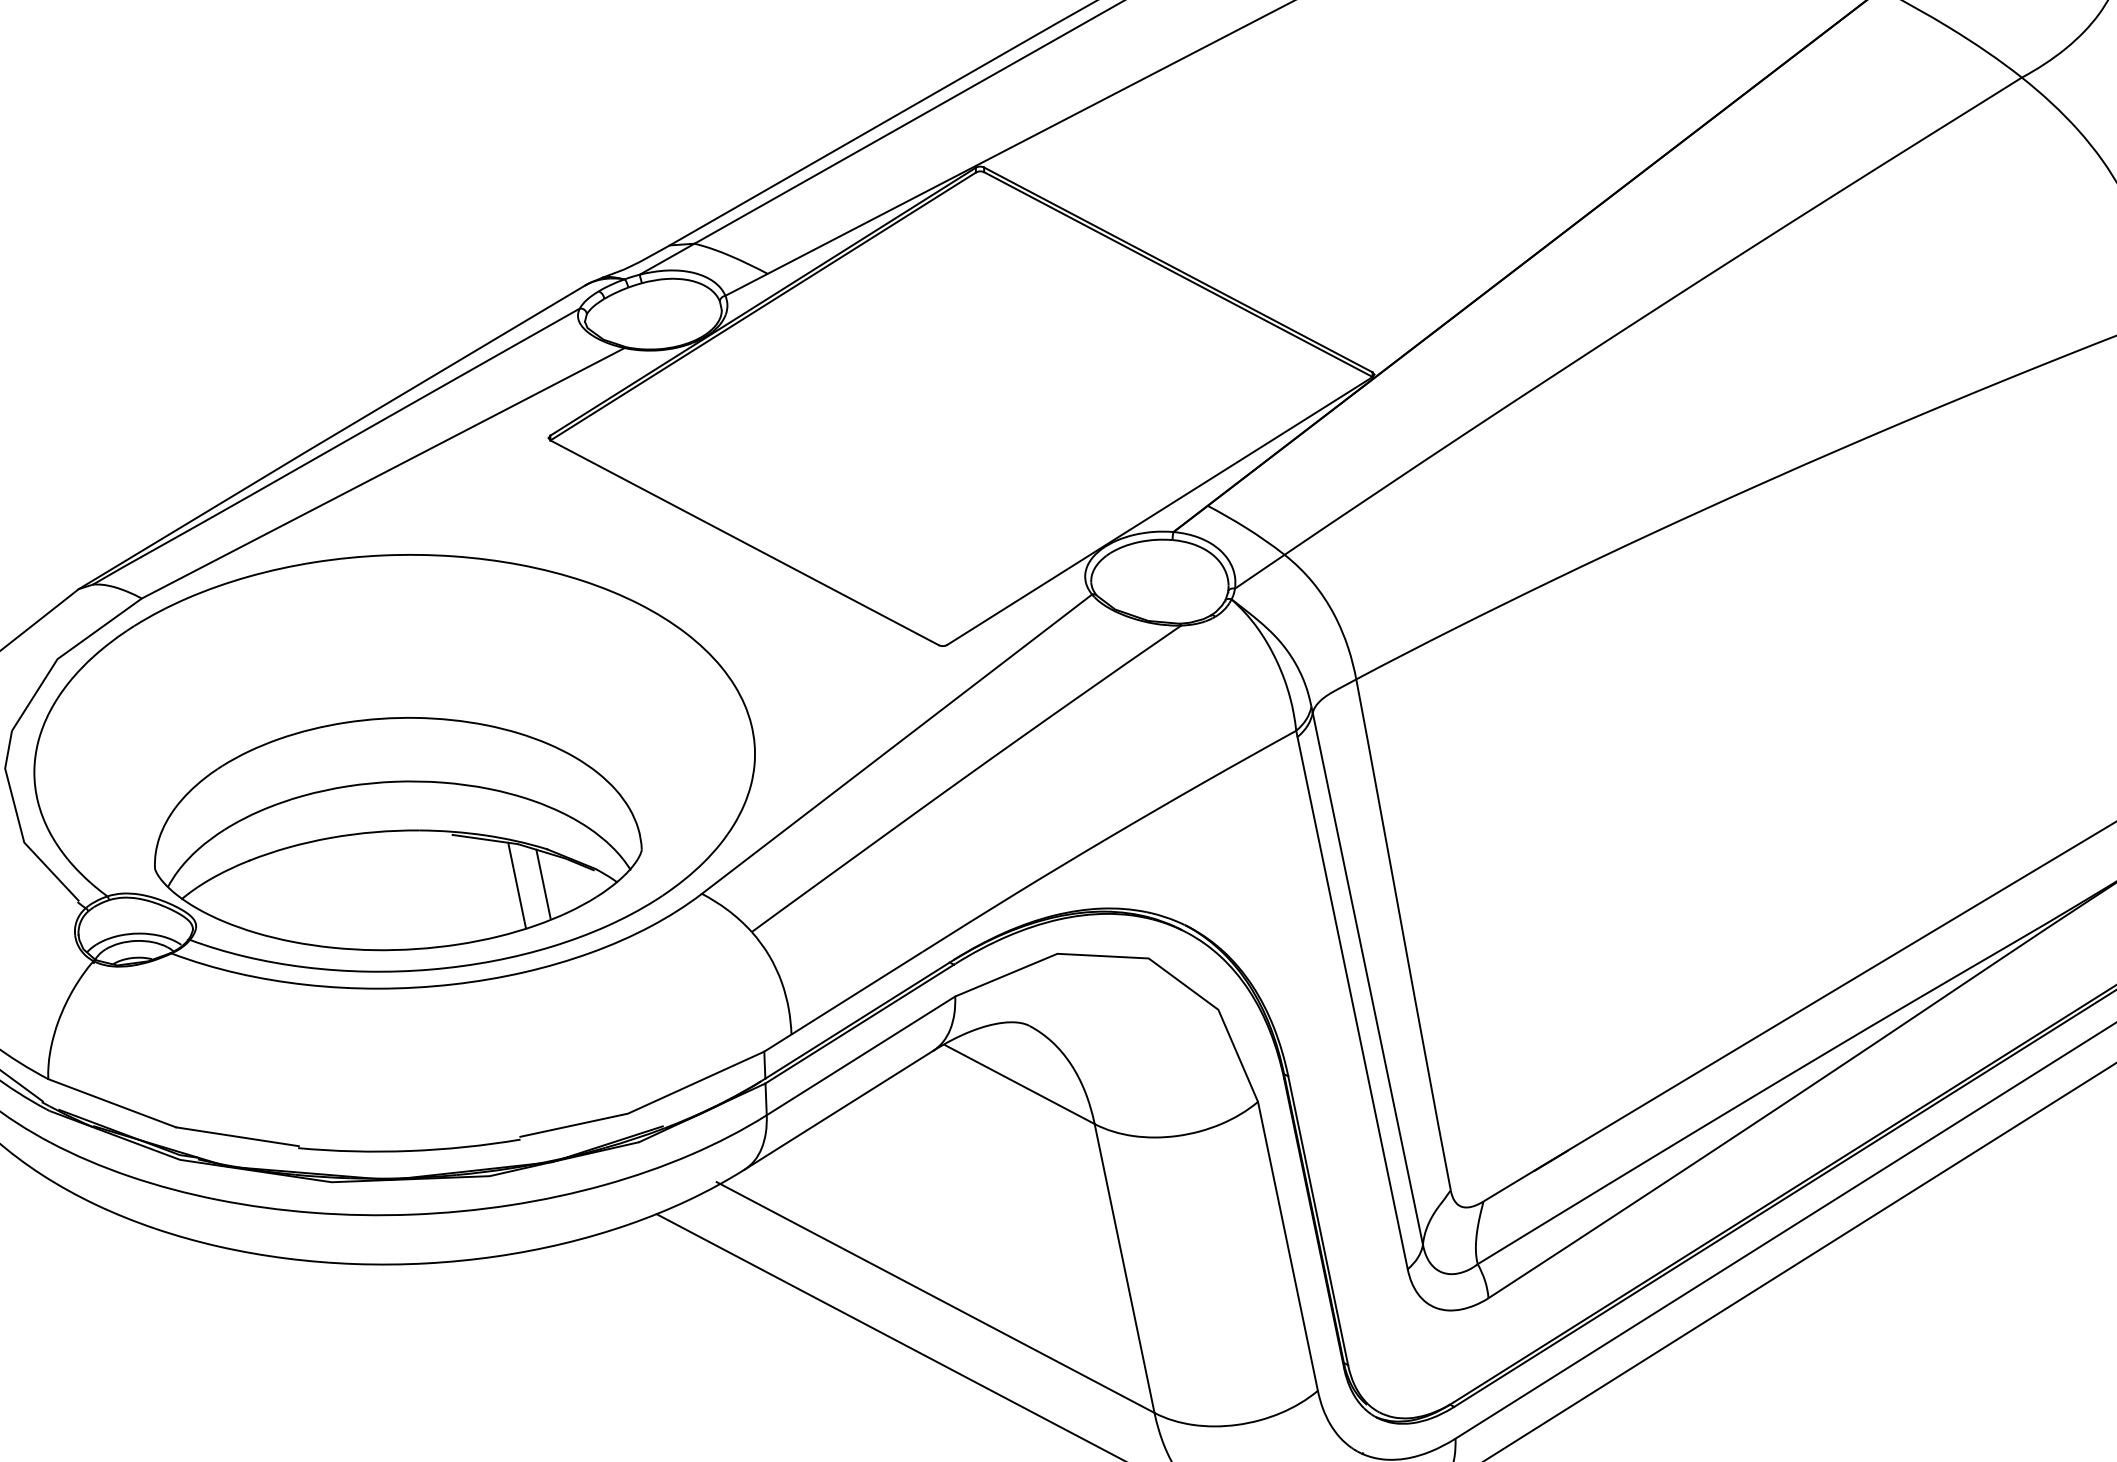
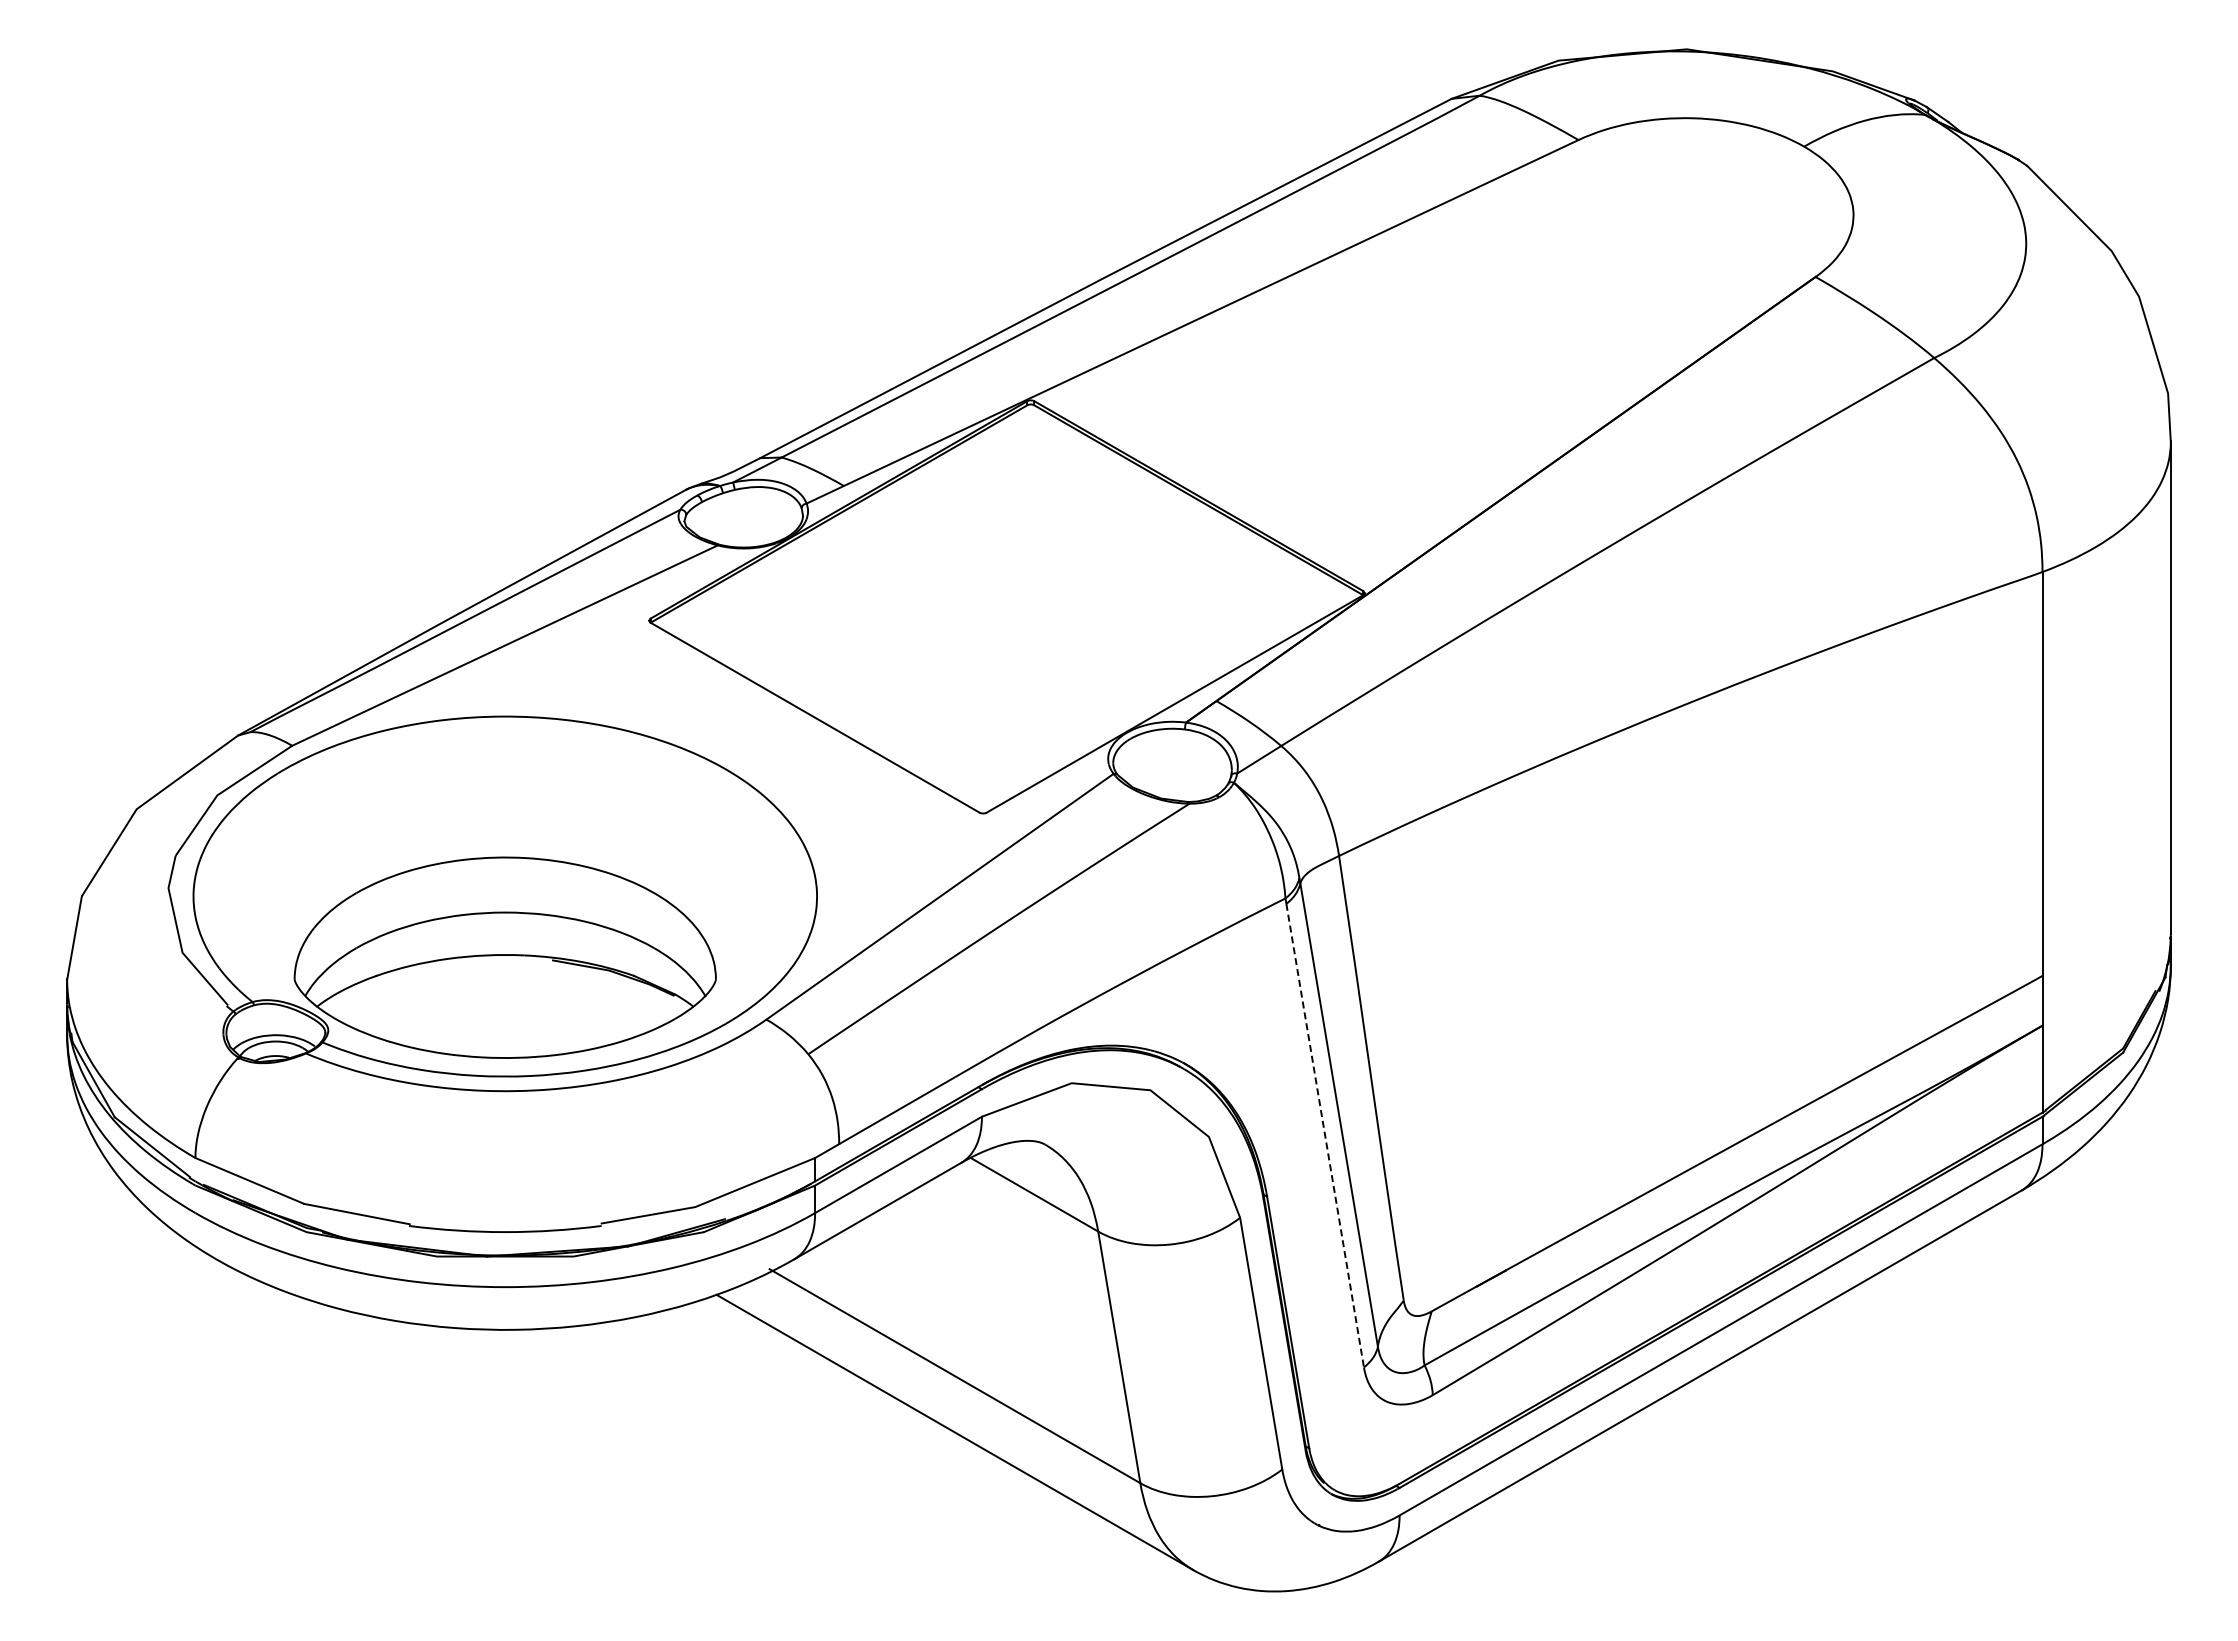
line: (543, 883) -> (629, 1005), removed
line: (516, 885) -> (606, 1006), removed
line: (1353, 1002) -> (1325, 1135), solid -> dashed

